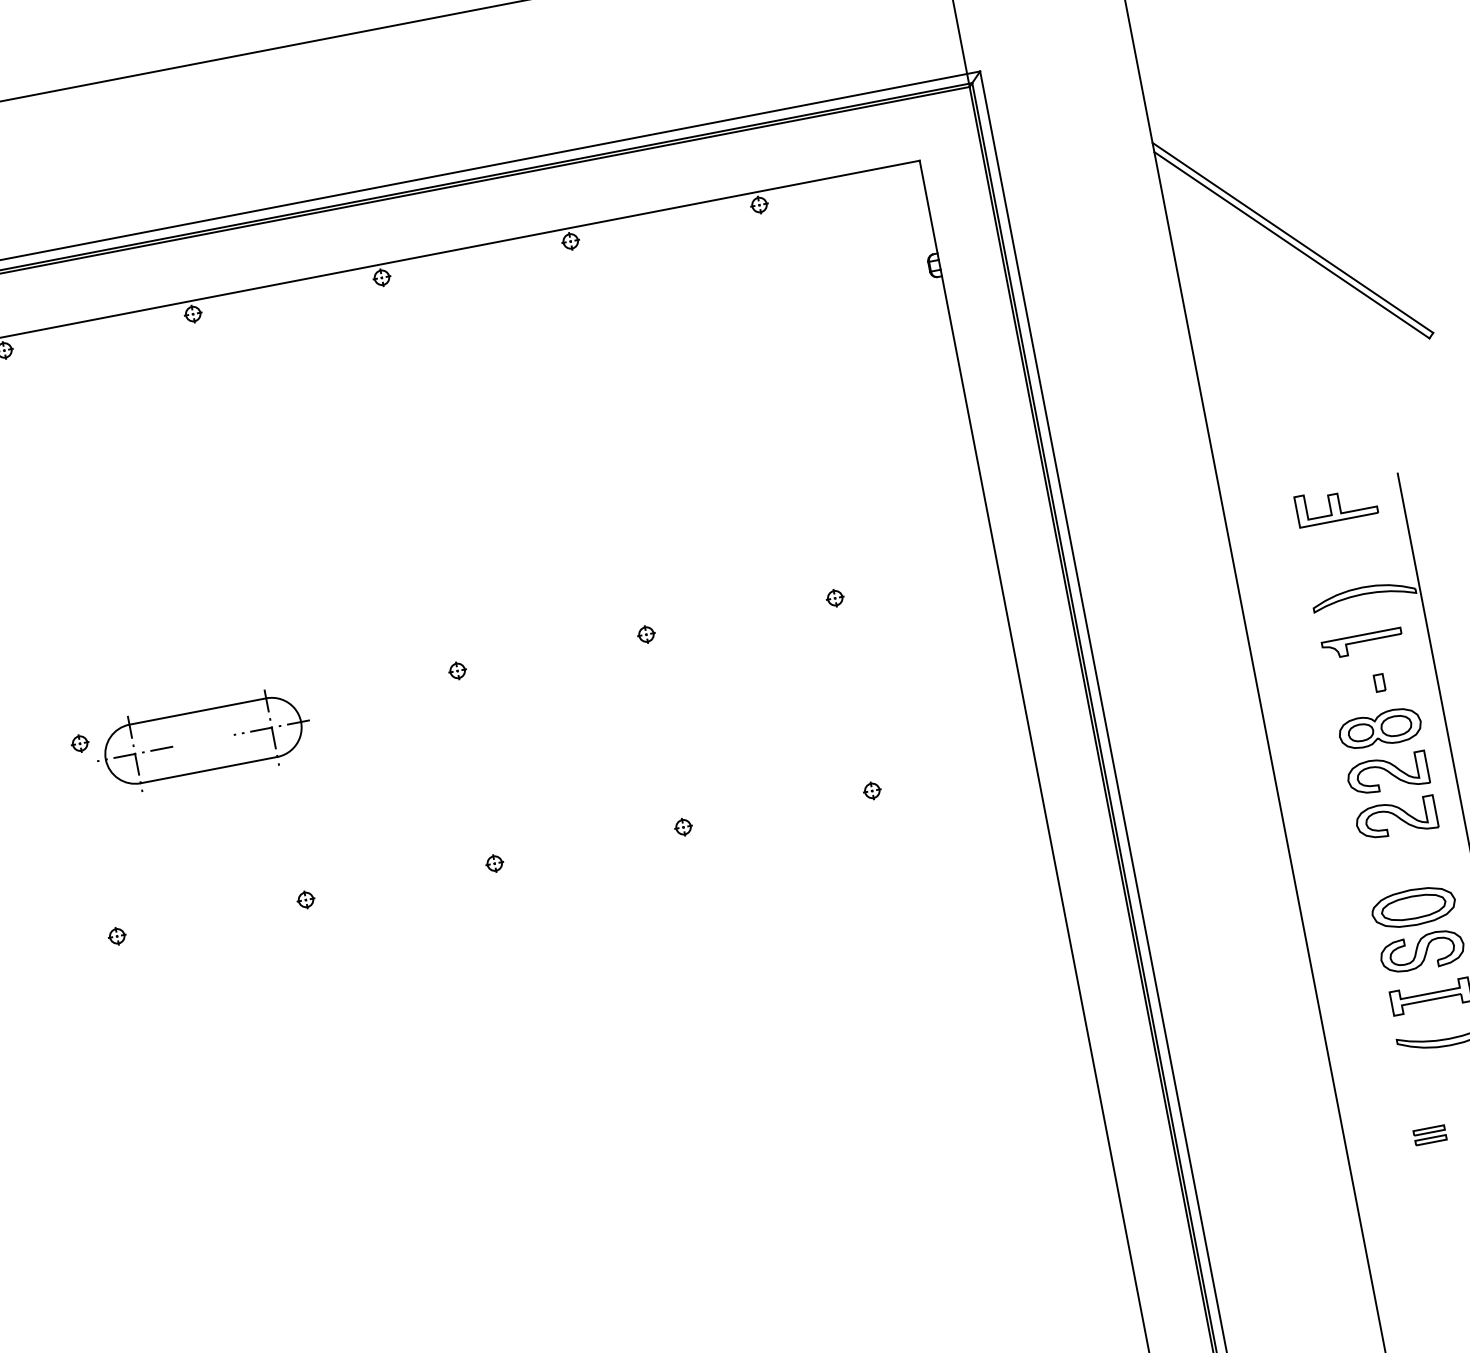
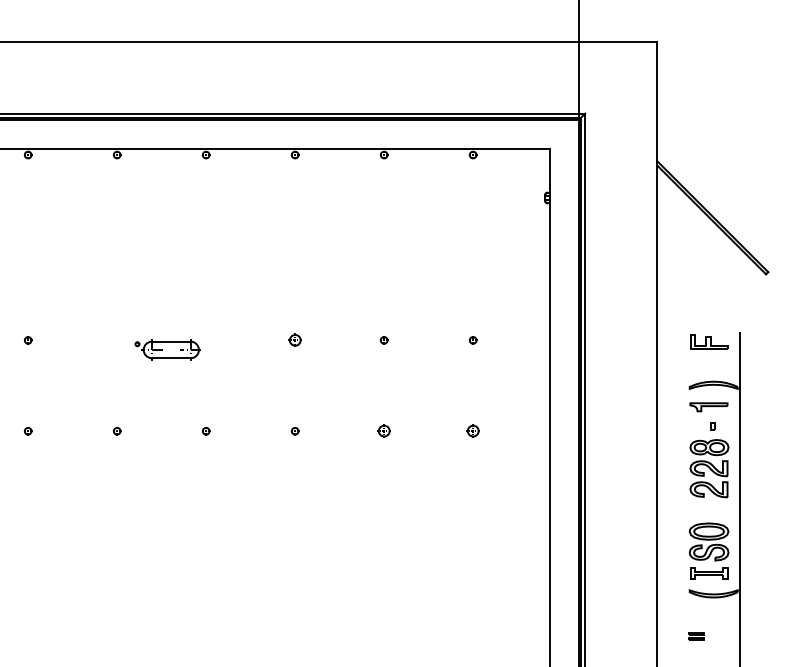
part: (456, 671) -> (294, 340), size x1.6
part: (190, 742) -> (167, 349), size x0.6
part: (871, 791) -> (472, 431), size x1.6
part: (682, 828) -> (383, 431), size x1.6

